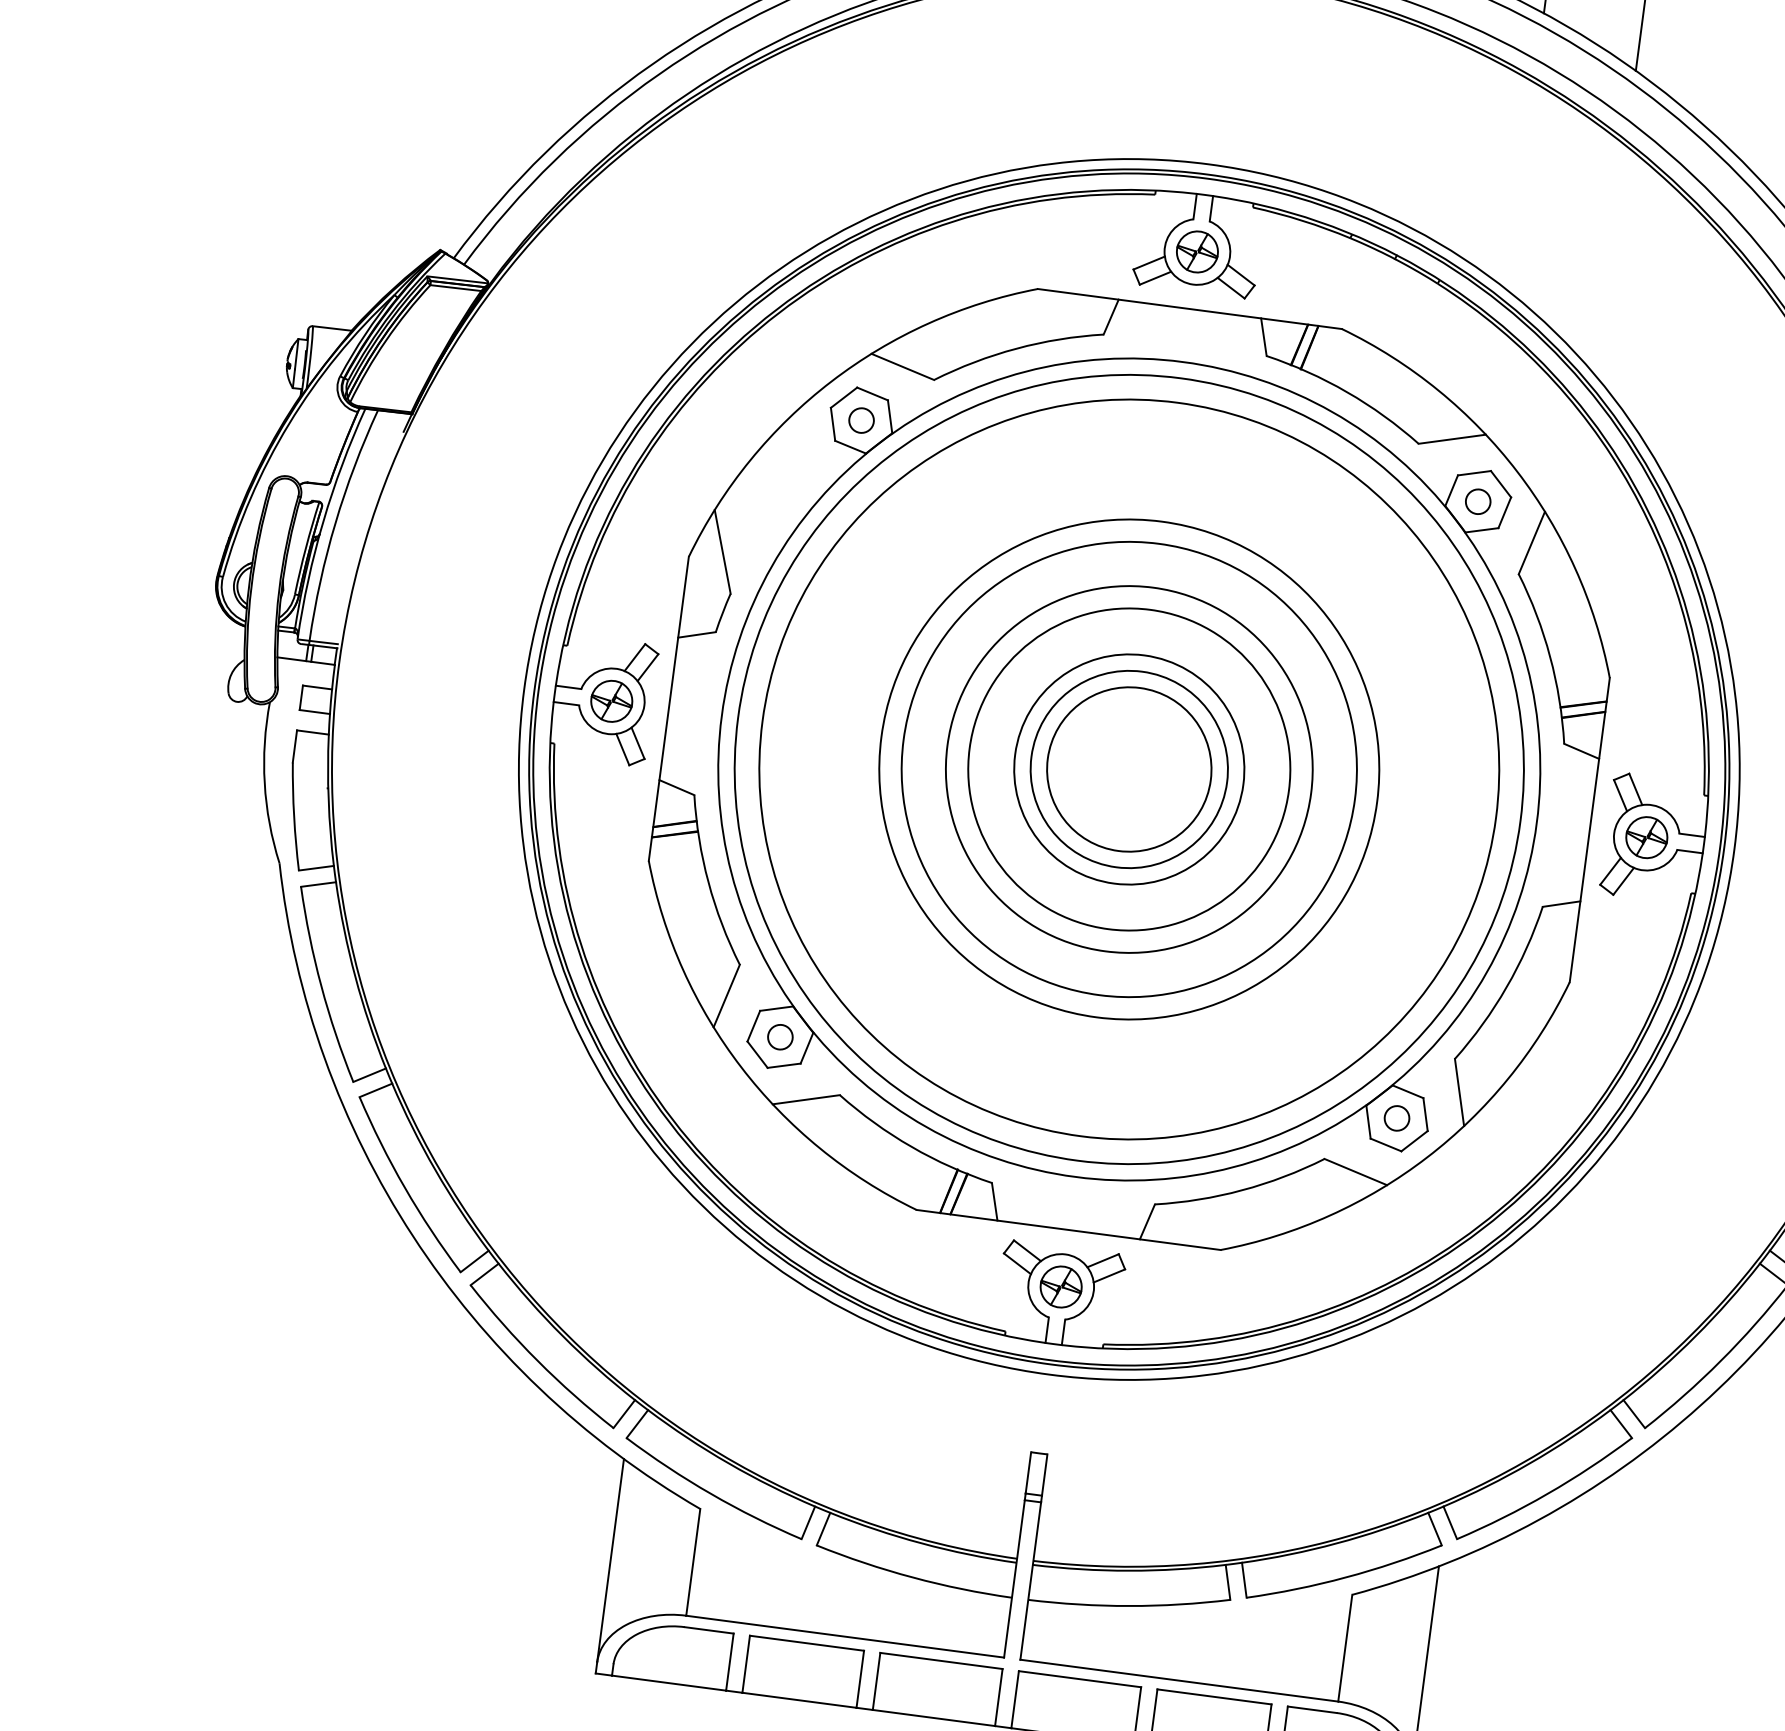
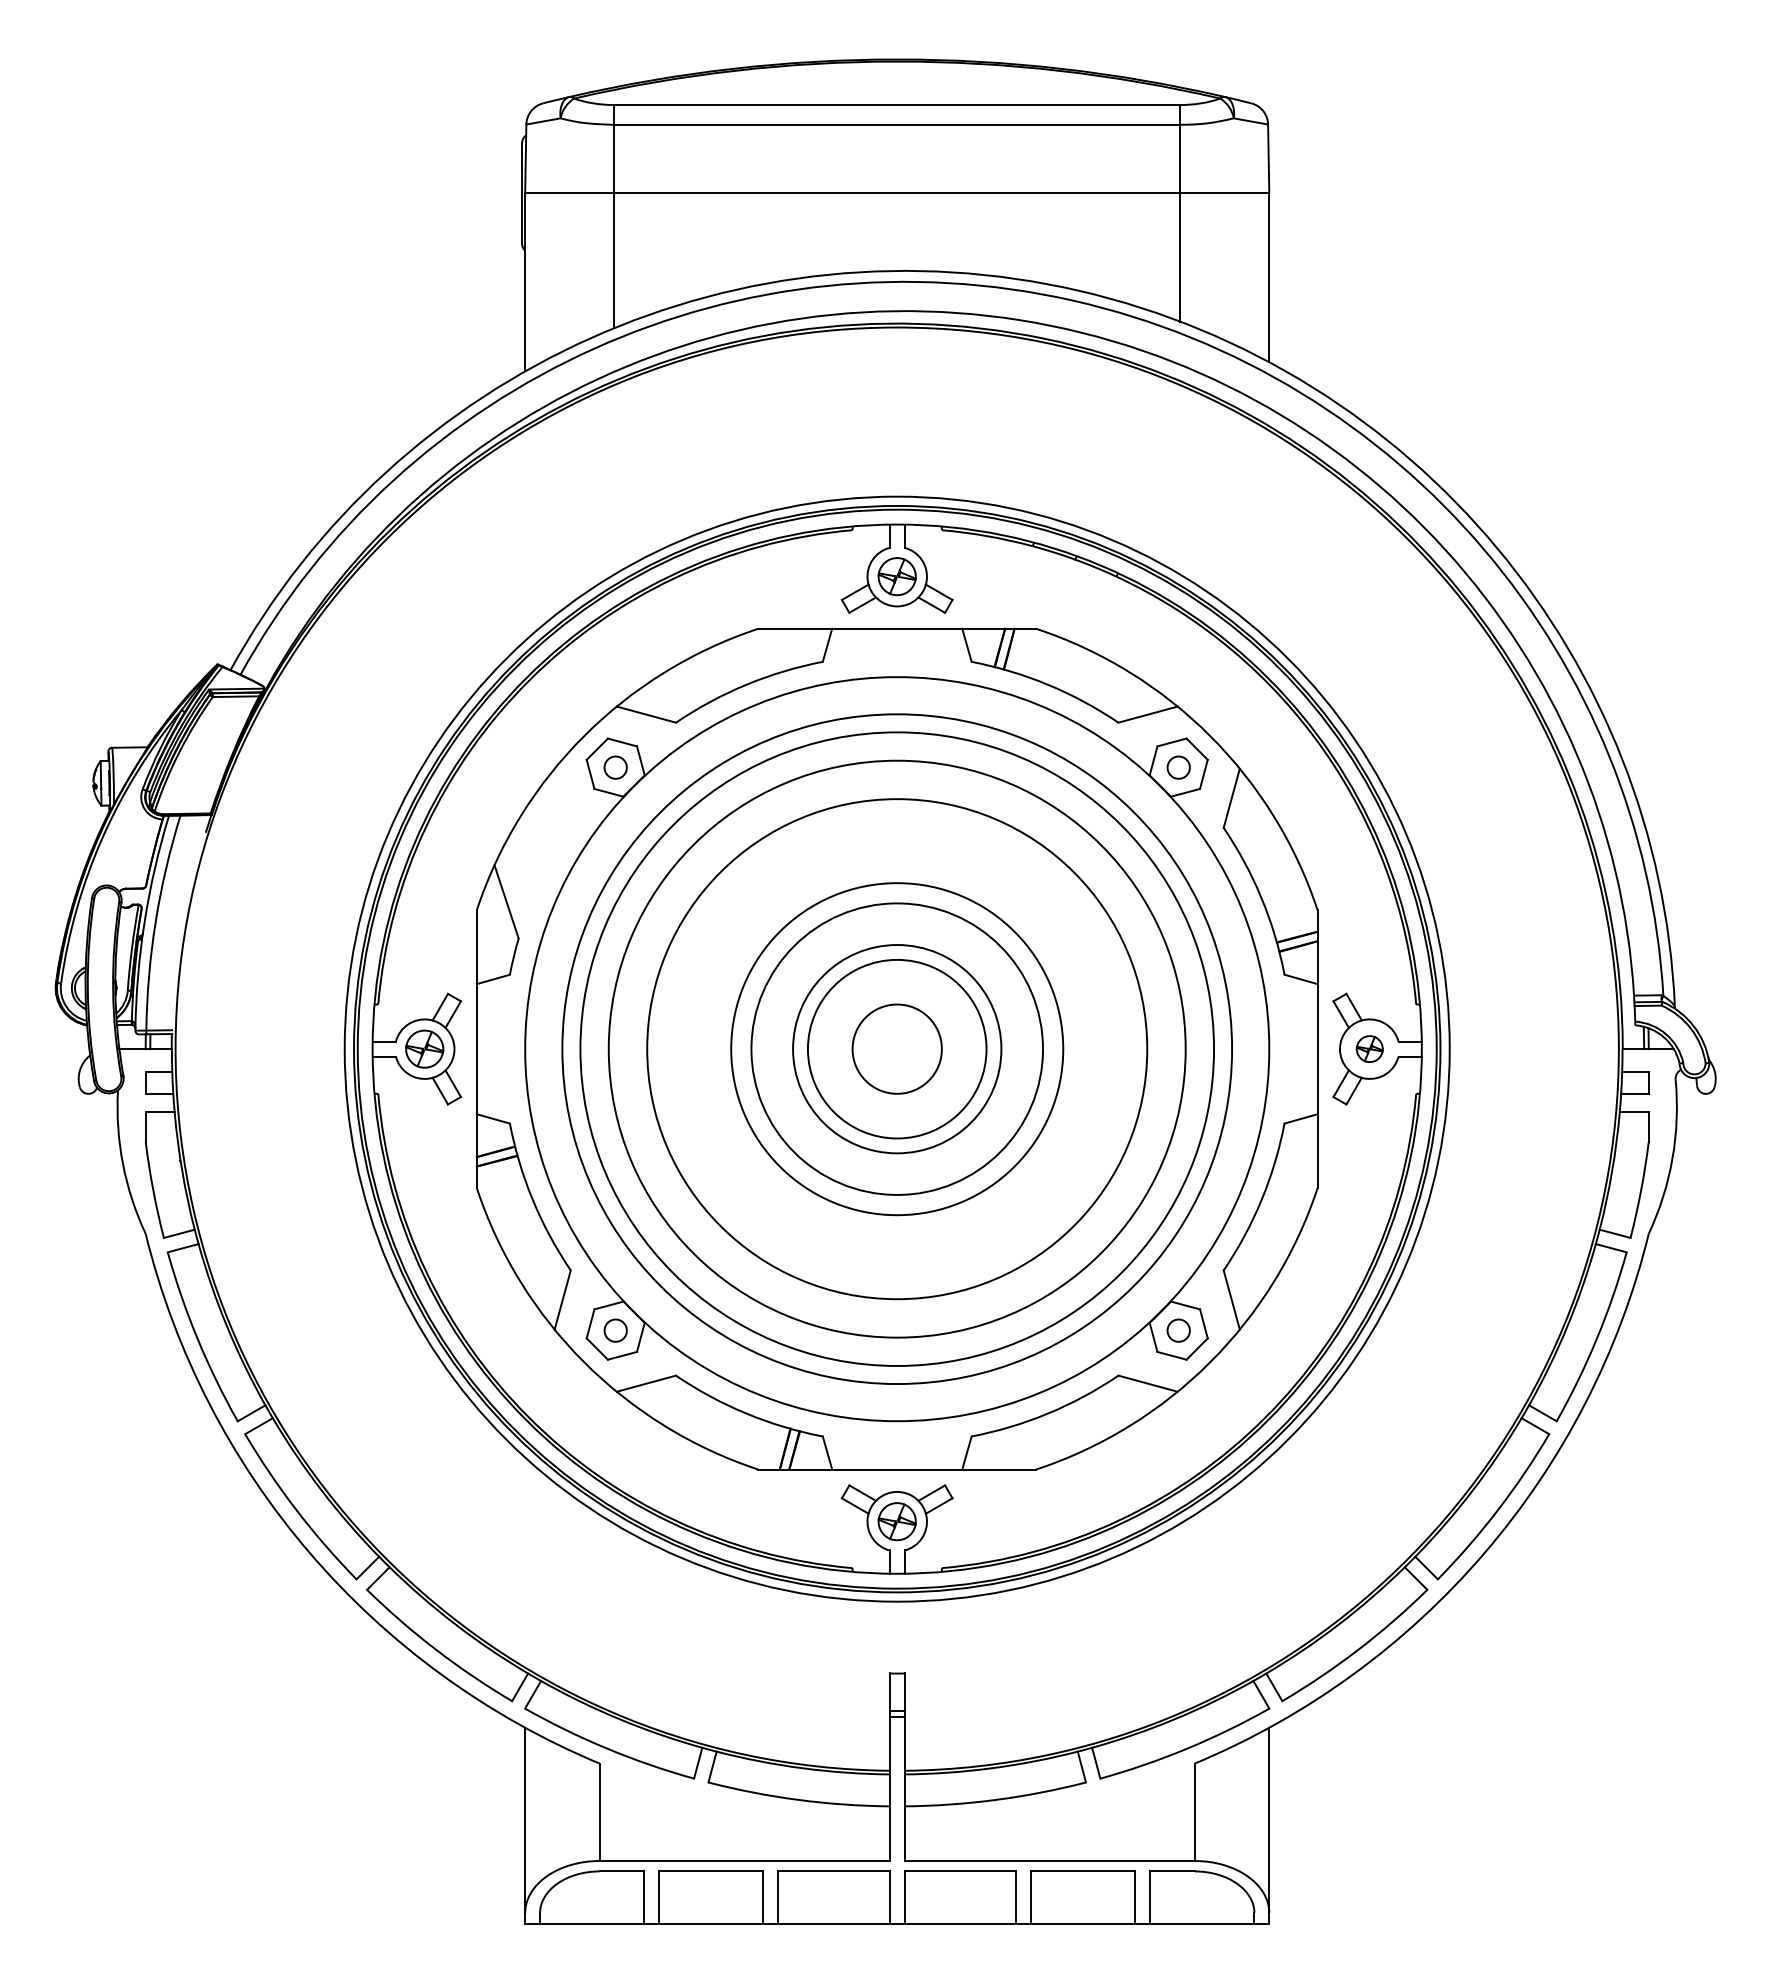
circle: (1128, 768) -> (896, 1048), size x0.6
circle: (1128, 768) -> (896, 1048), size x1.4
circle: (1129, 769) -> (897, 1049), size x0.7
circle: (1129, 769) -> (897, 1049), size x1.4
part: (1646, 836) -> (1369, 1048), size x0.7

